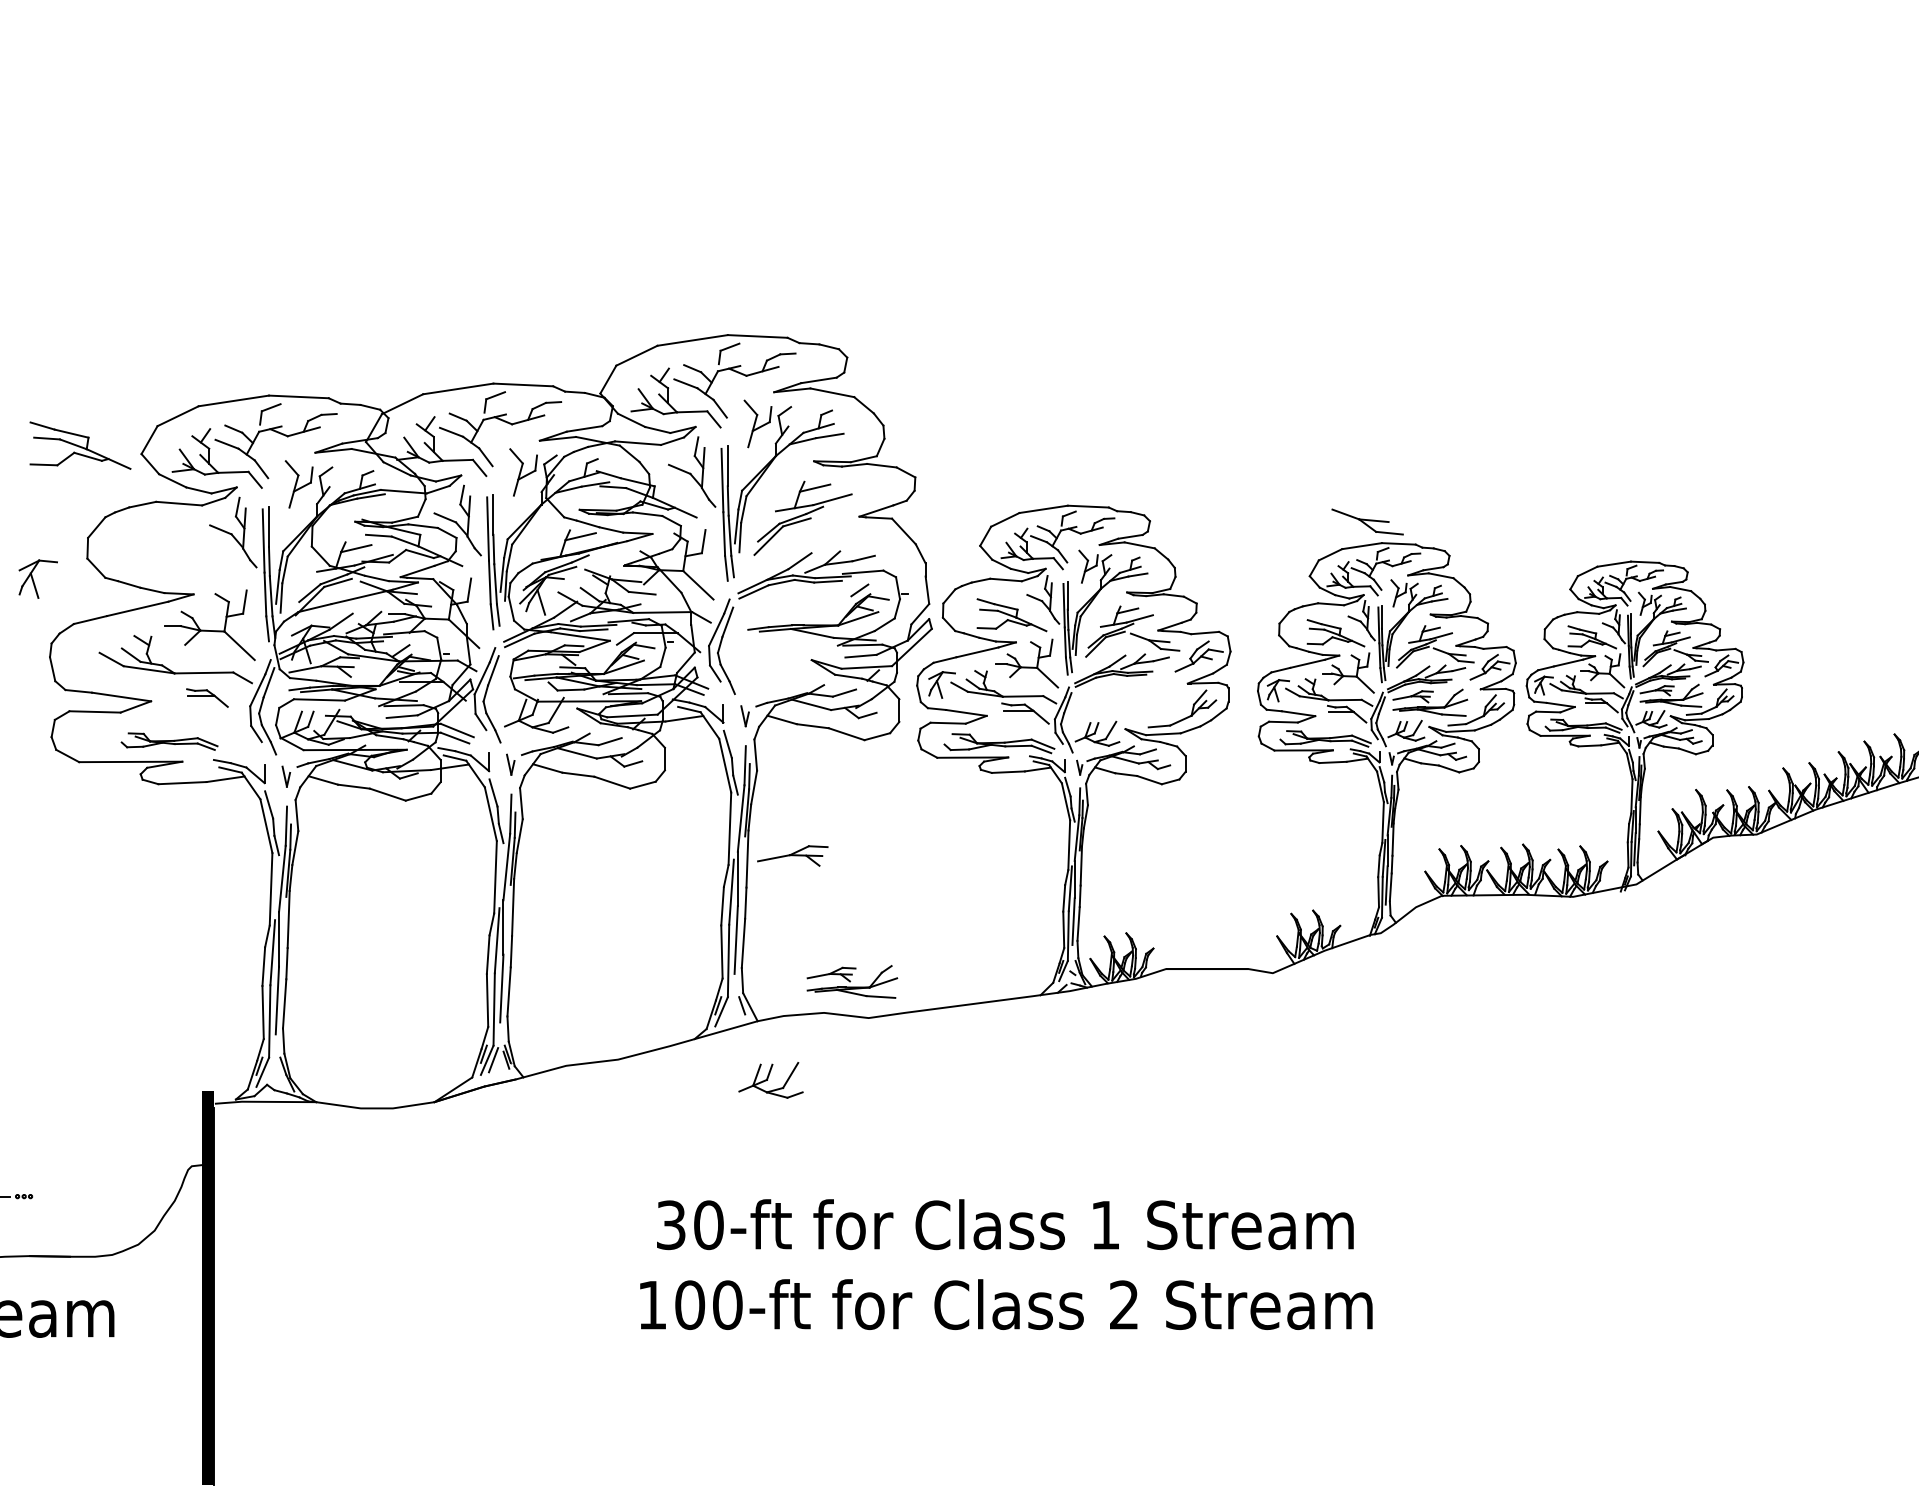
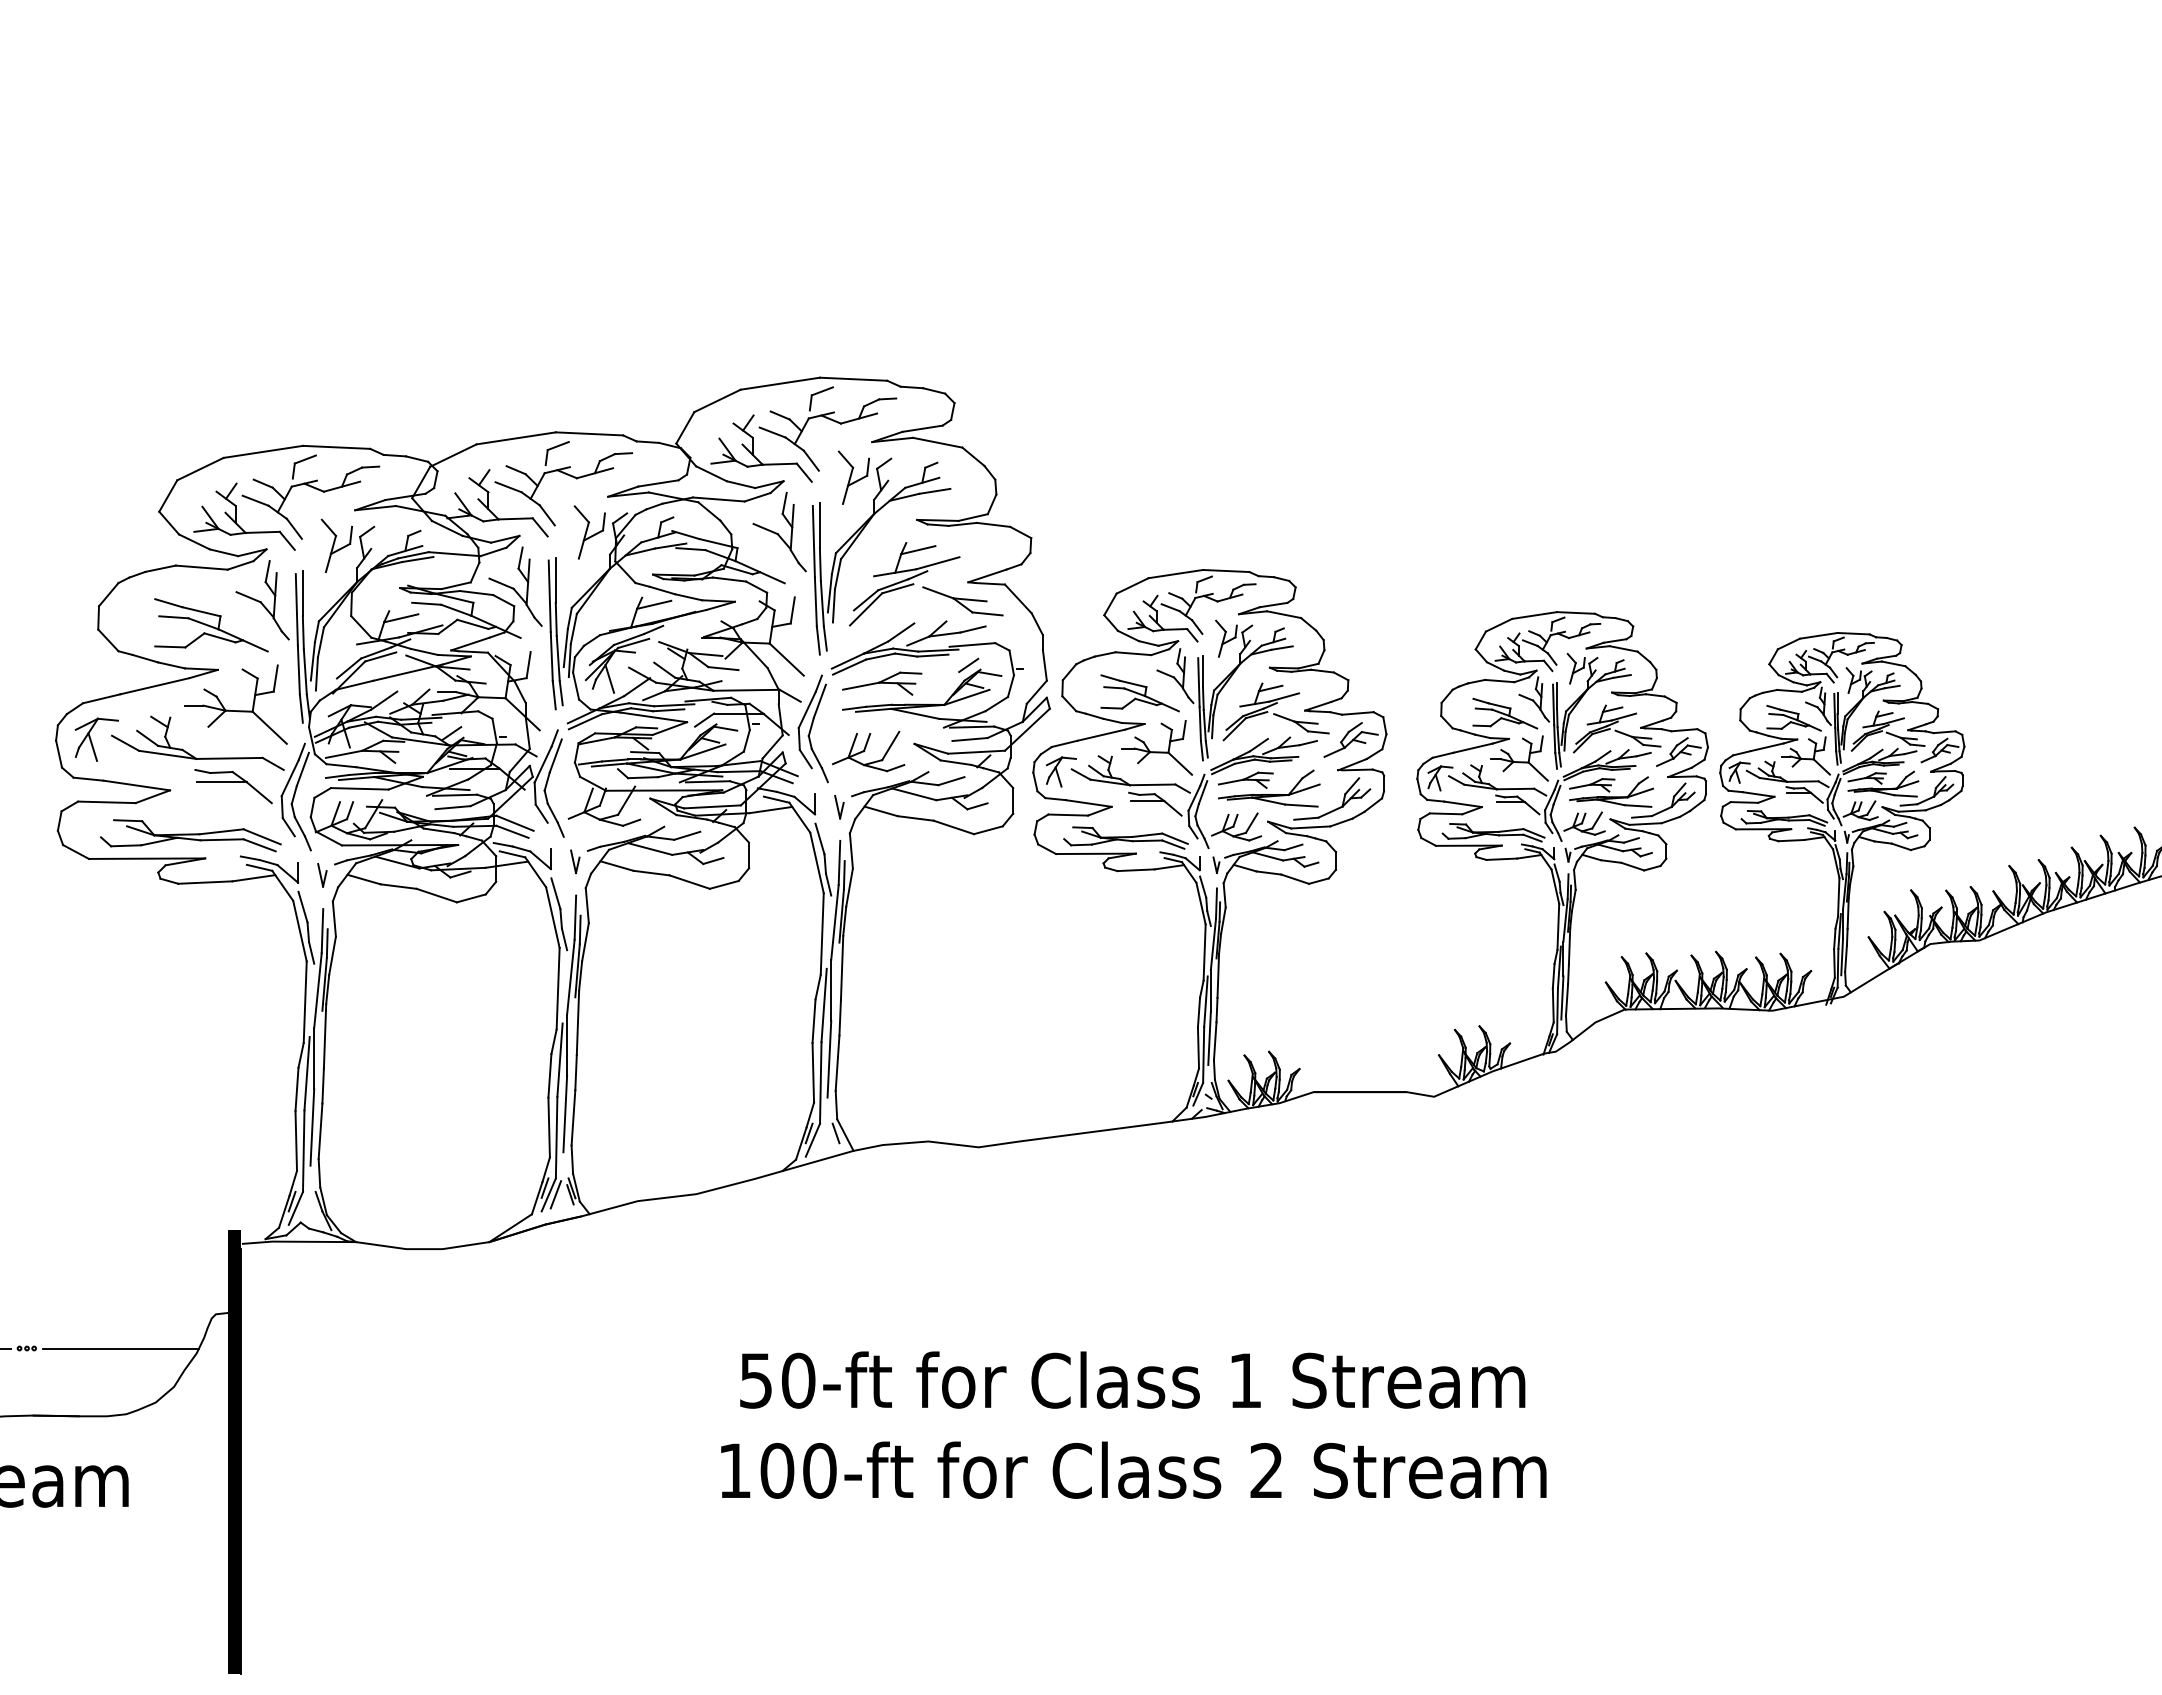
part: (80, 445) -> (211, 625), moved
part: (1367, 522) -> (962, 601), moved
part: (37, 578) -> (96, 739), moved
part: (207, 697) -> (233, 786), size x1.67
part: (169, 741) -> (190, 835), size x1.67
part: (793, 855) -> (882, 683), moved
part: (852, 981) -> (1269, 788), moved
part: (770, 1080) -> (868, 751), moved
line: (108, 1196) -> (121, 1348), added
text: (671, 1224) -> (756, 1380), 30-ft -> 50-ft

